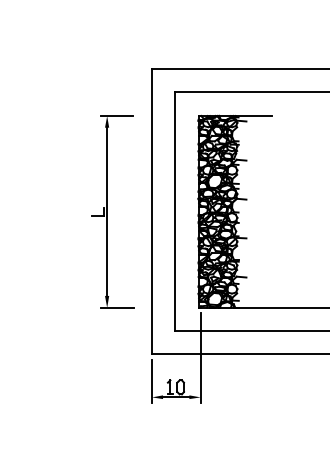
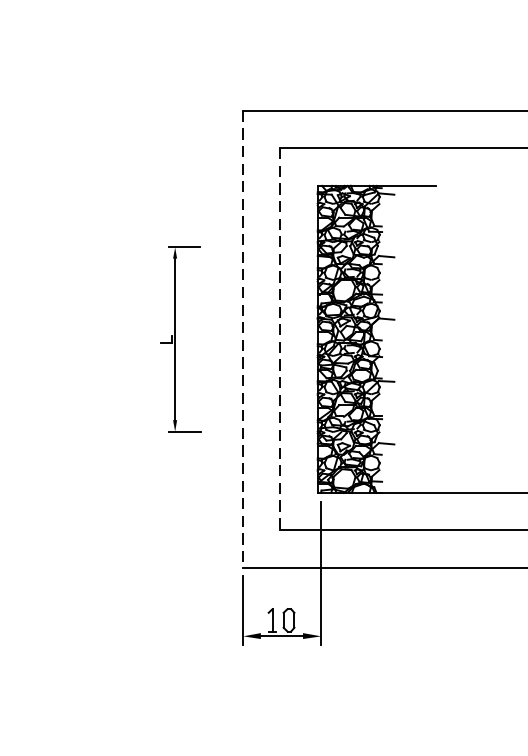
part: (112, 211) -> (179, 338), size x0.6
line: (151, 211) -> (242, 338), solid -> dashed
line: (175, 212) -> (280, 340), solid -> dashed

